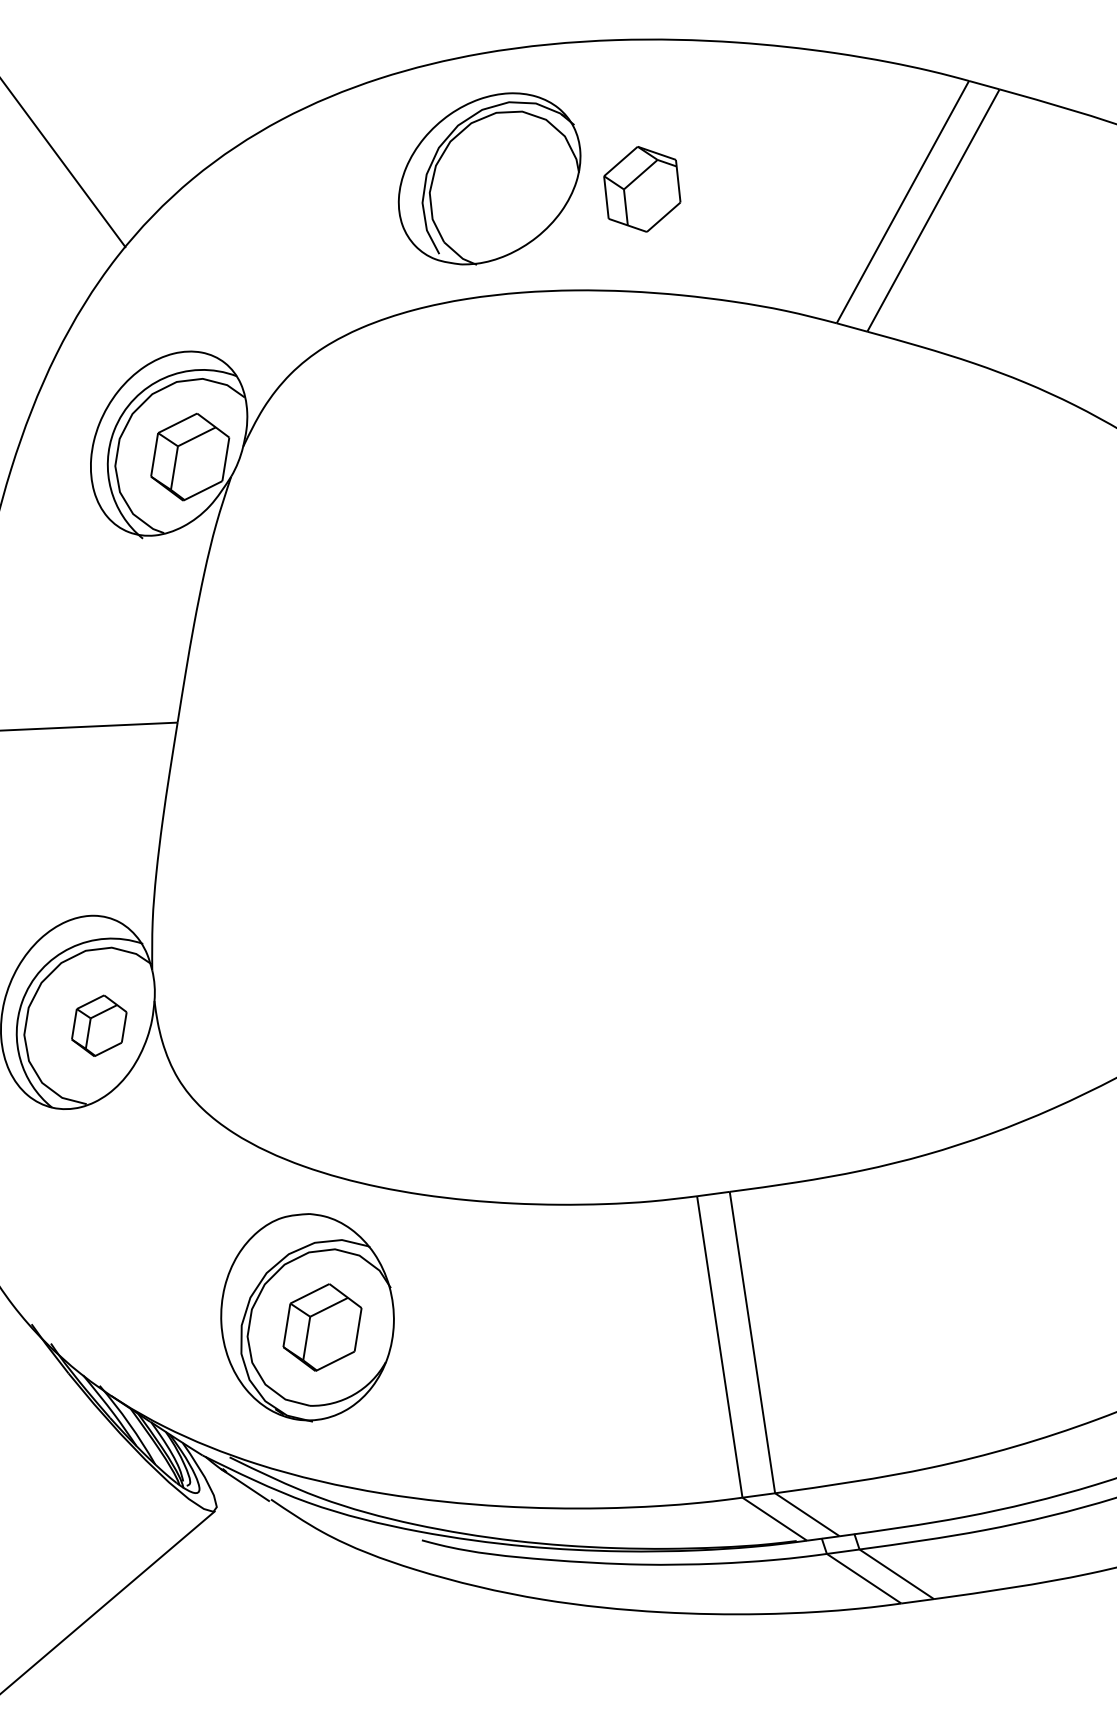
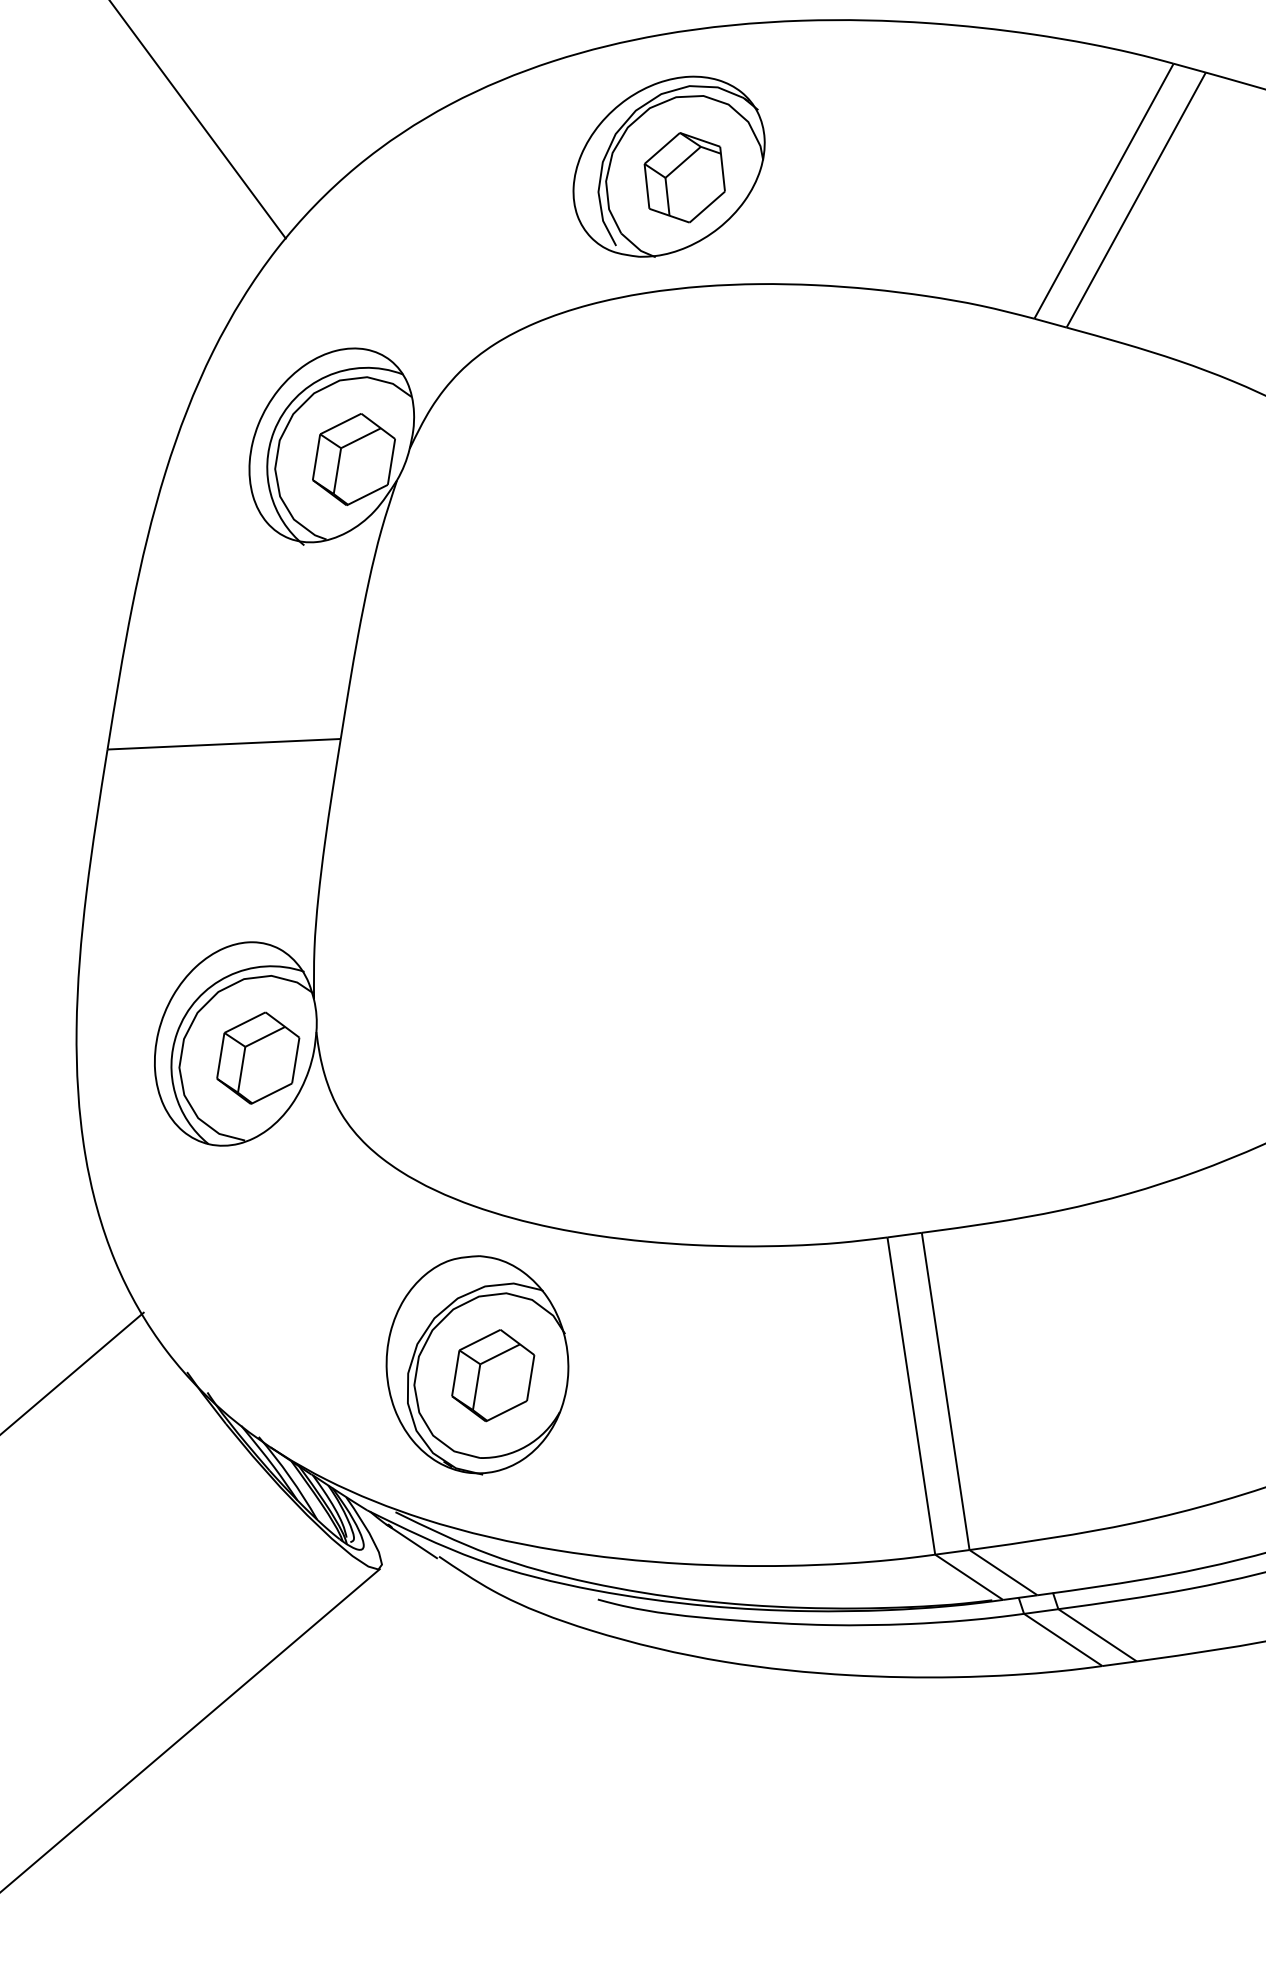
part: (642, 189) -> (684, 177), moved
part: (99, 1025) -> (258, 1057), size x1.43

